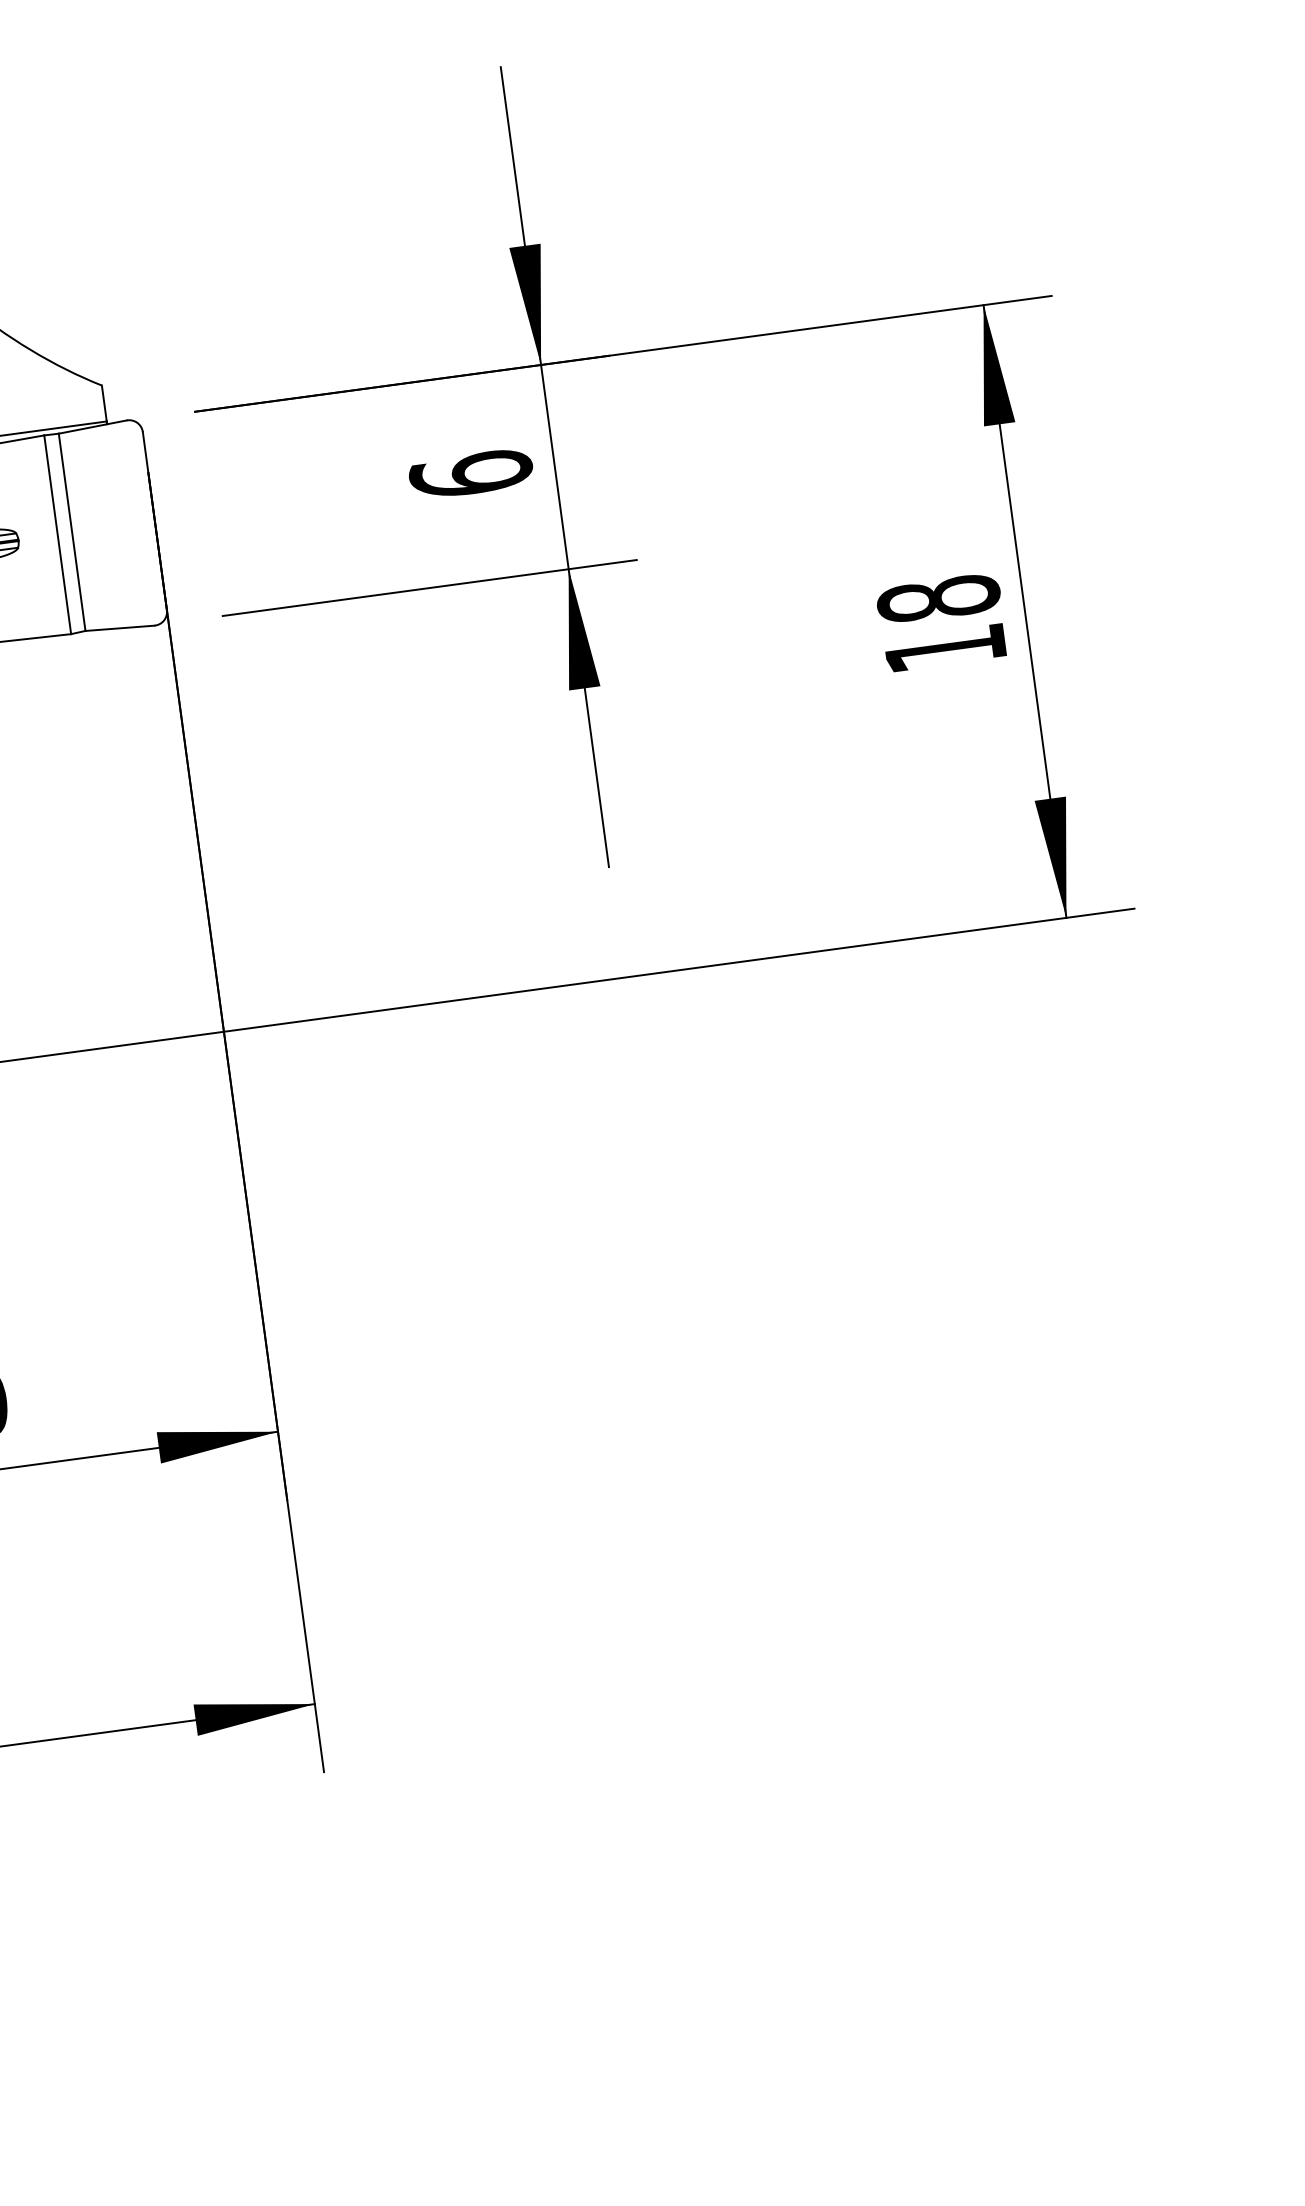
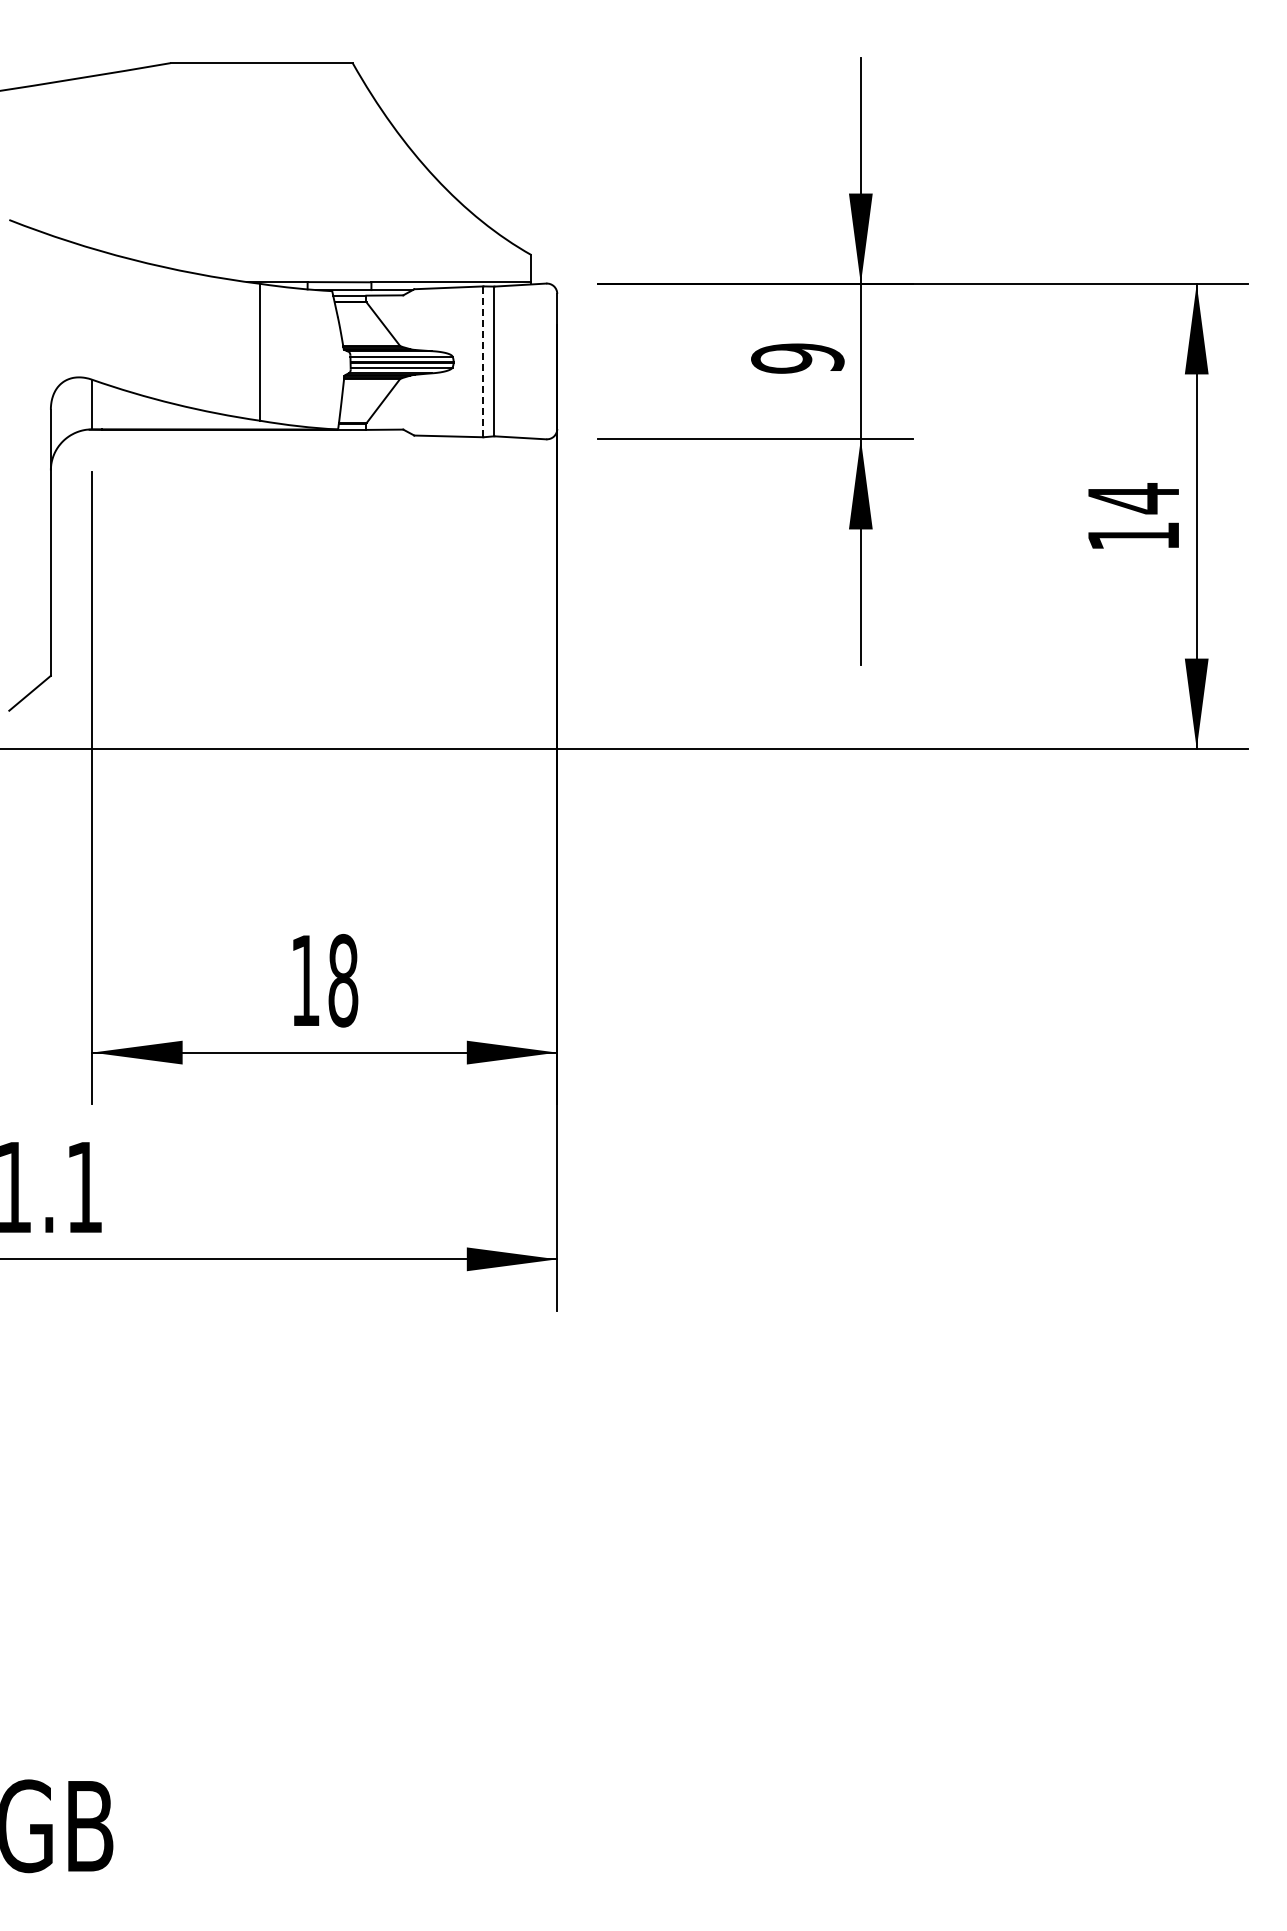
text: (470, 474) -> (797, 358), 6 -> 9
line: (57, 534) -> (483, 361), solid -> dashed
text: (938, 599) -> (1133, 498), 18 -> 14

